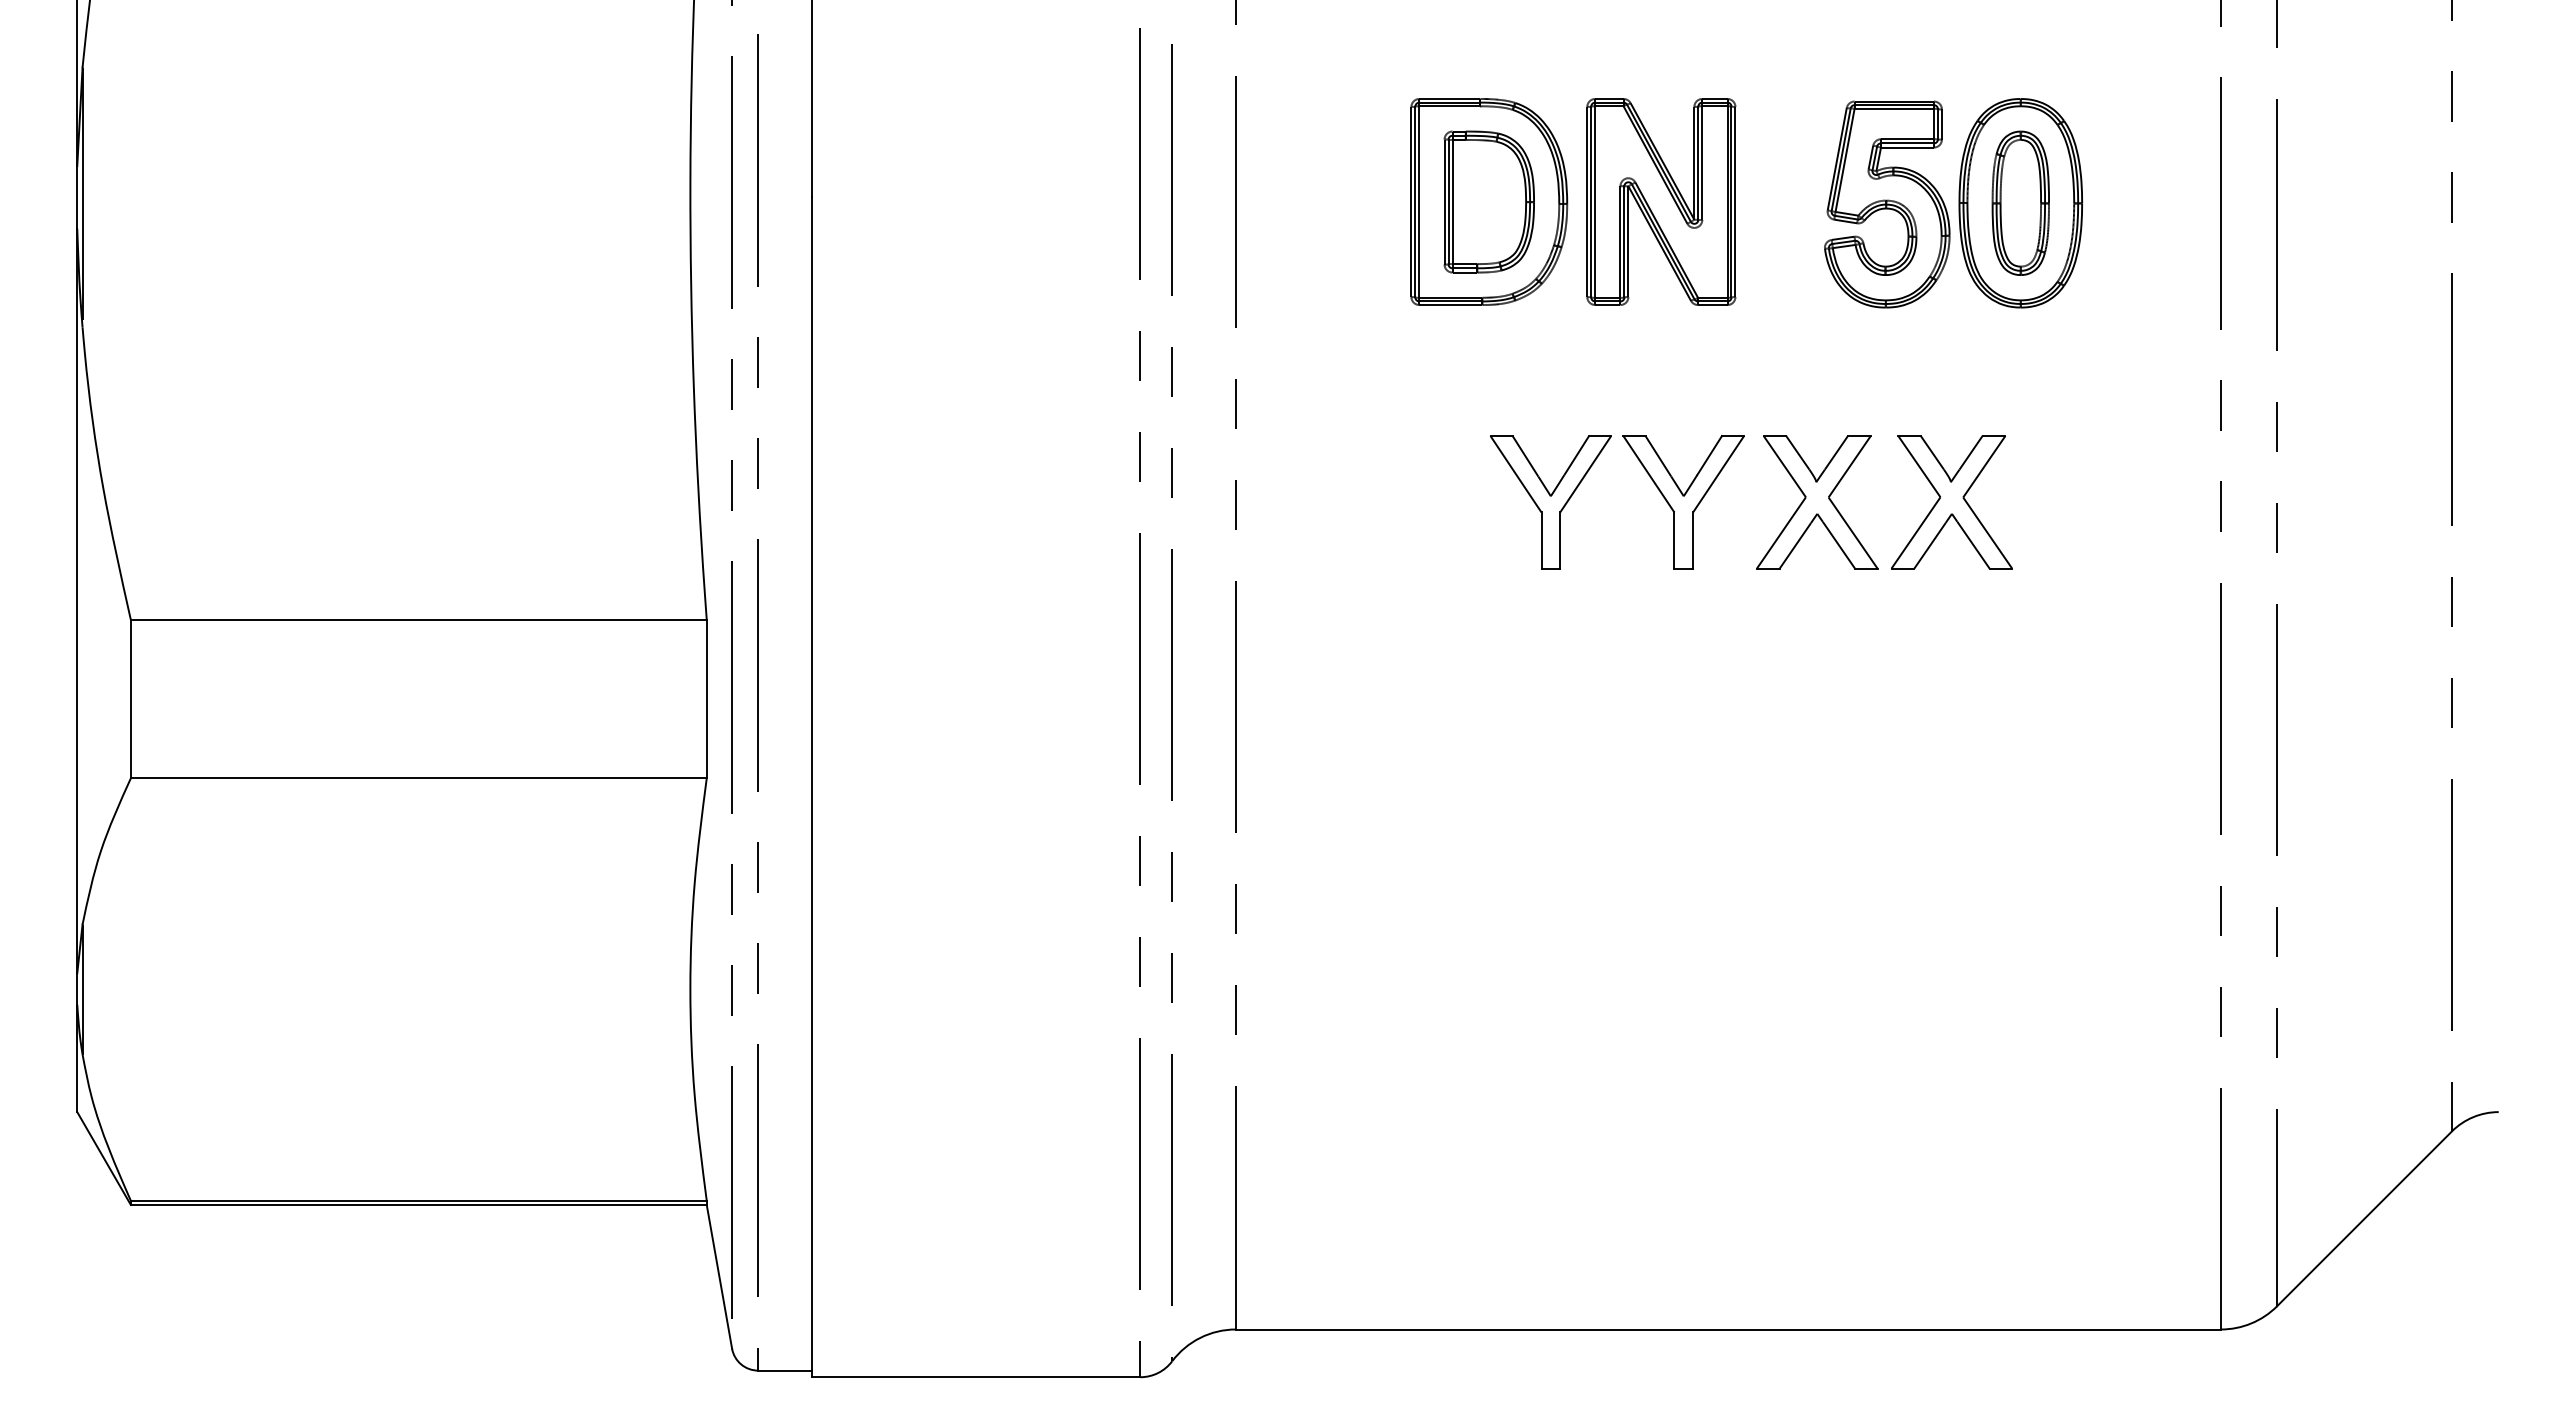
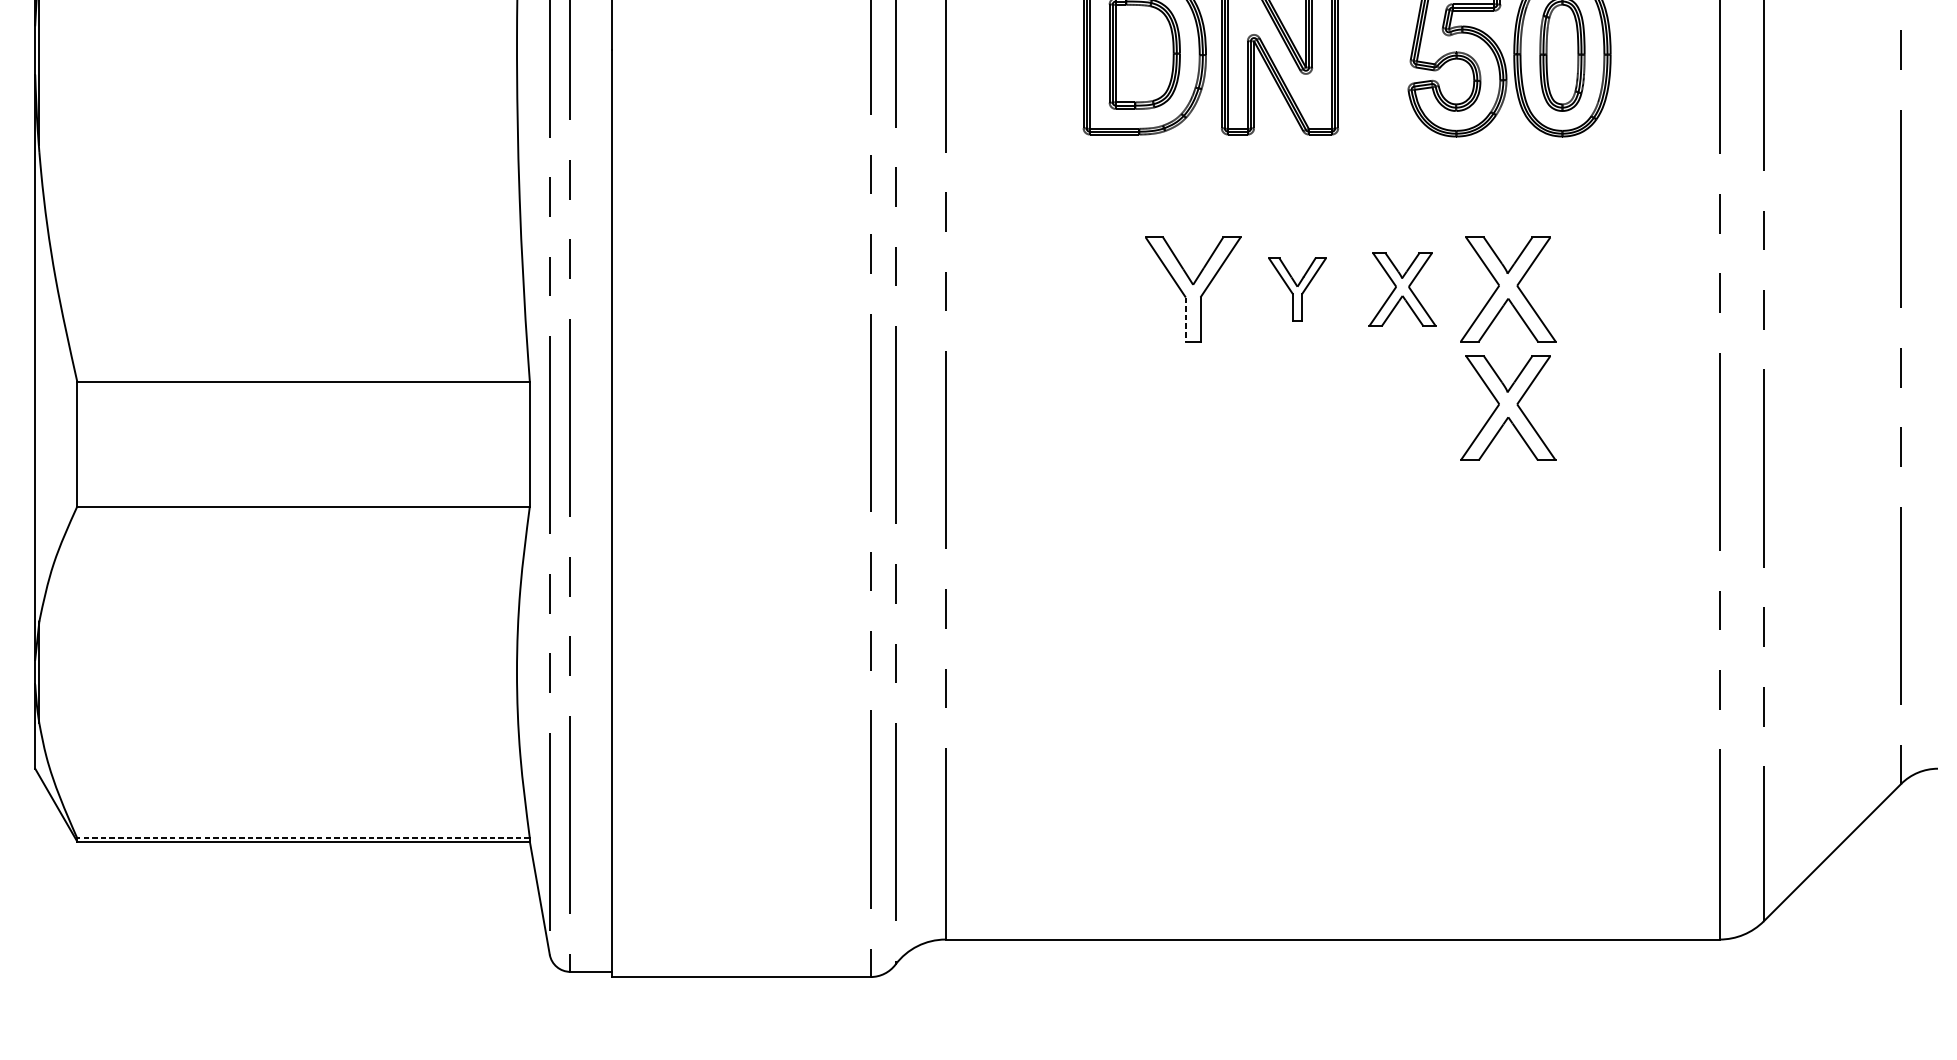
part: (1683, 502) -> (1297, 289), size x0.6
part: (1817, 502) -> (1402, 289), size x0.7
line: (1541, 541) -> (1185, 320), solid -> dashed
part: (1951, 653) -> (1507, 408), added
line: (418, 1200) -> (303, 838), solid -> dashed

